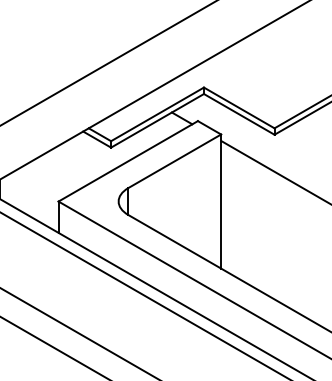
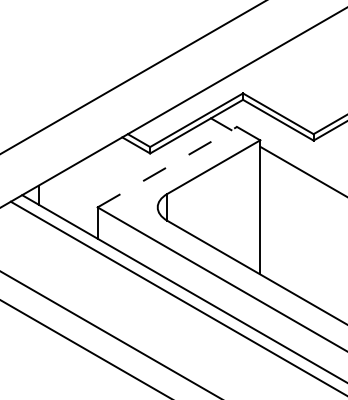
line: (128, 160) -> (167, 166), solid -> dashed

